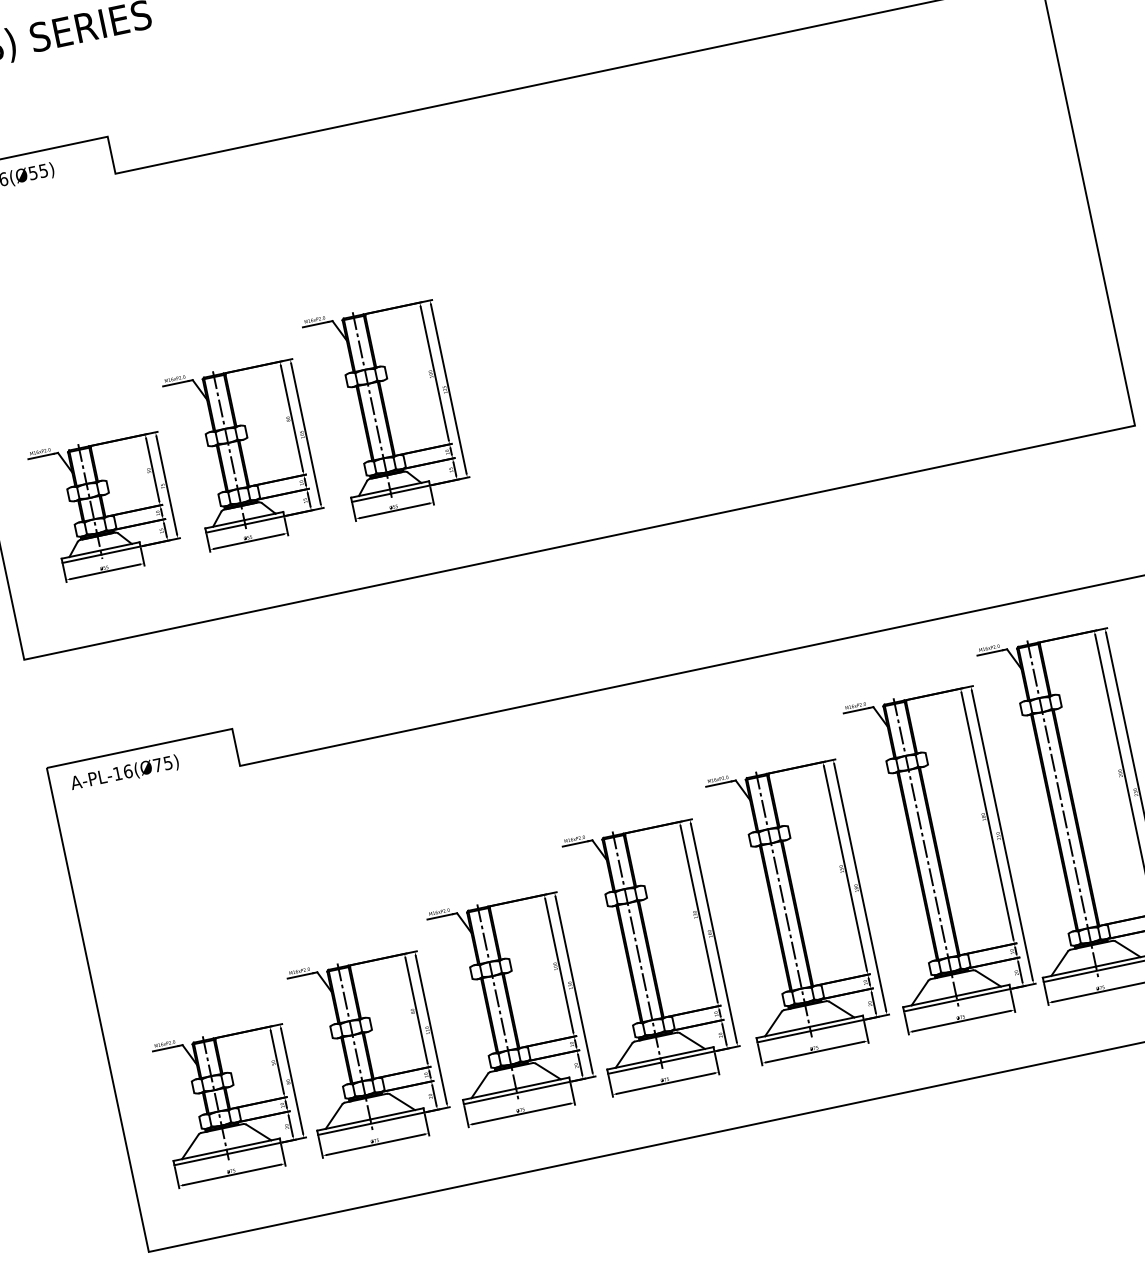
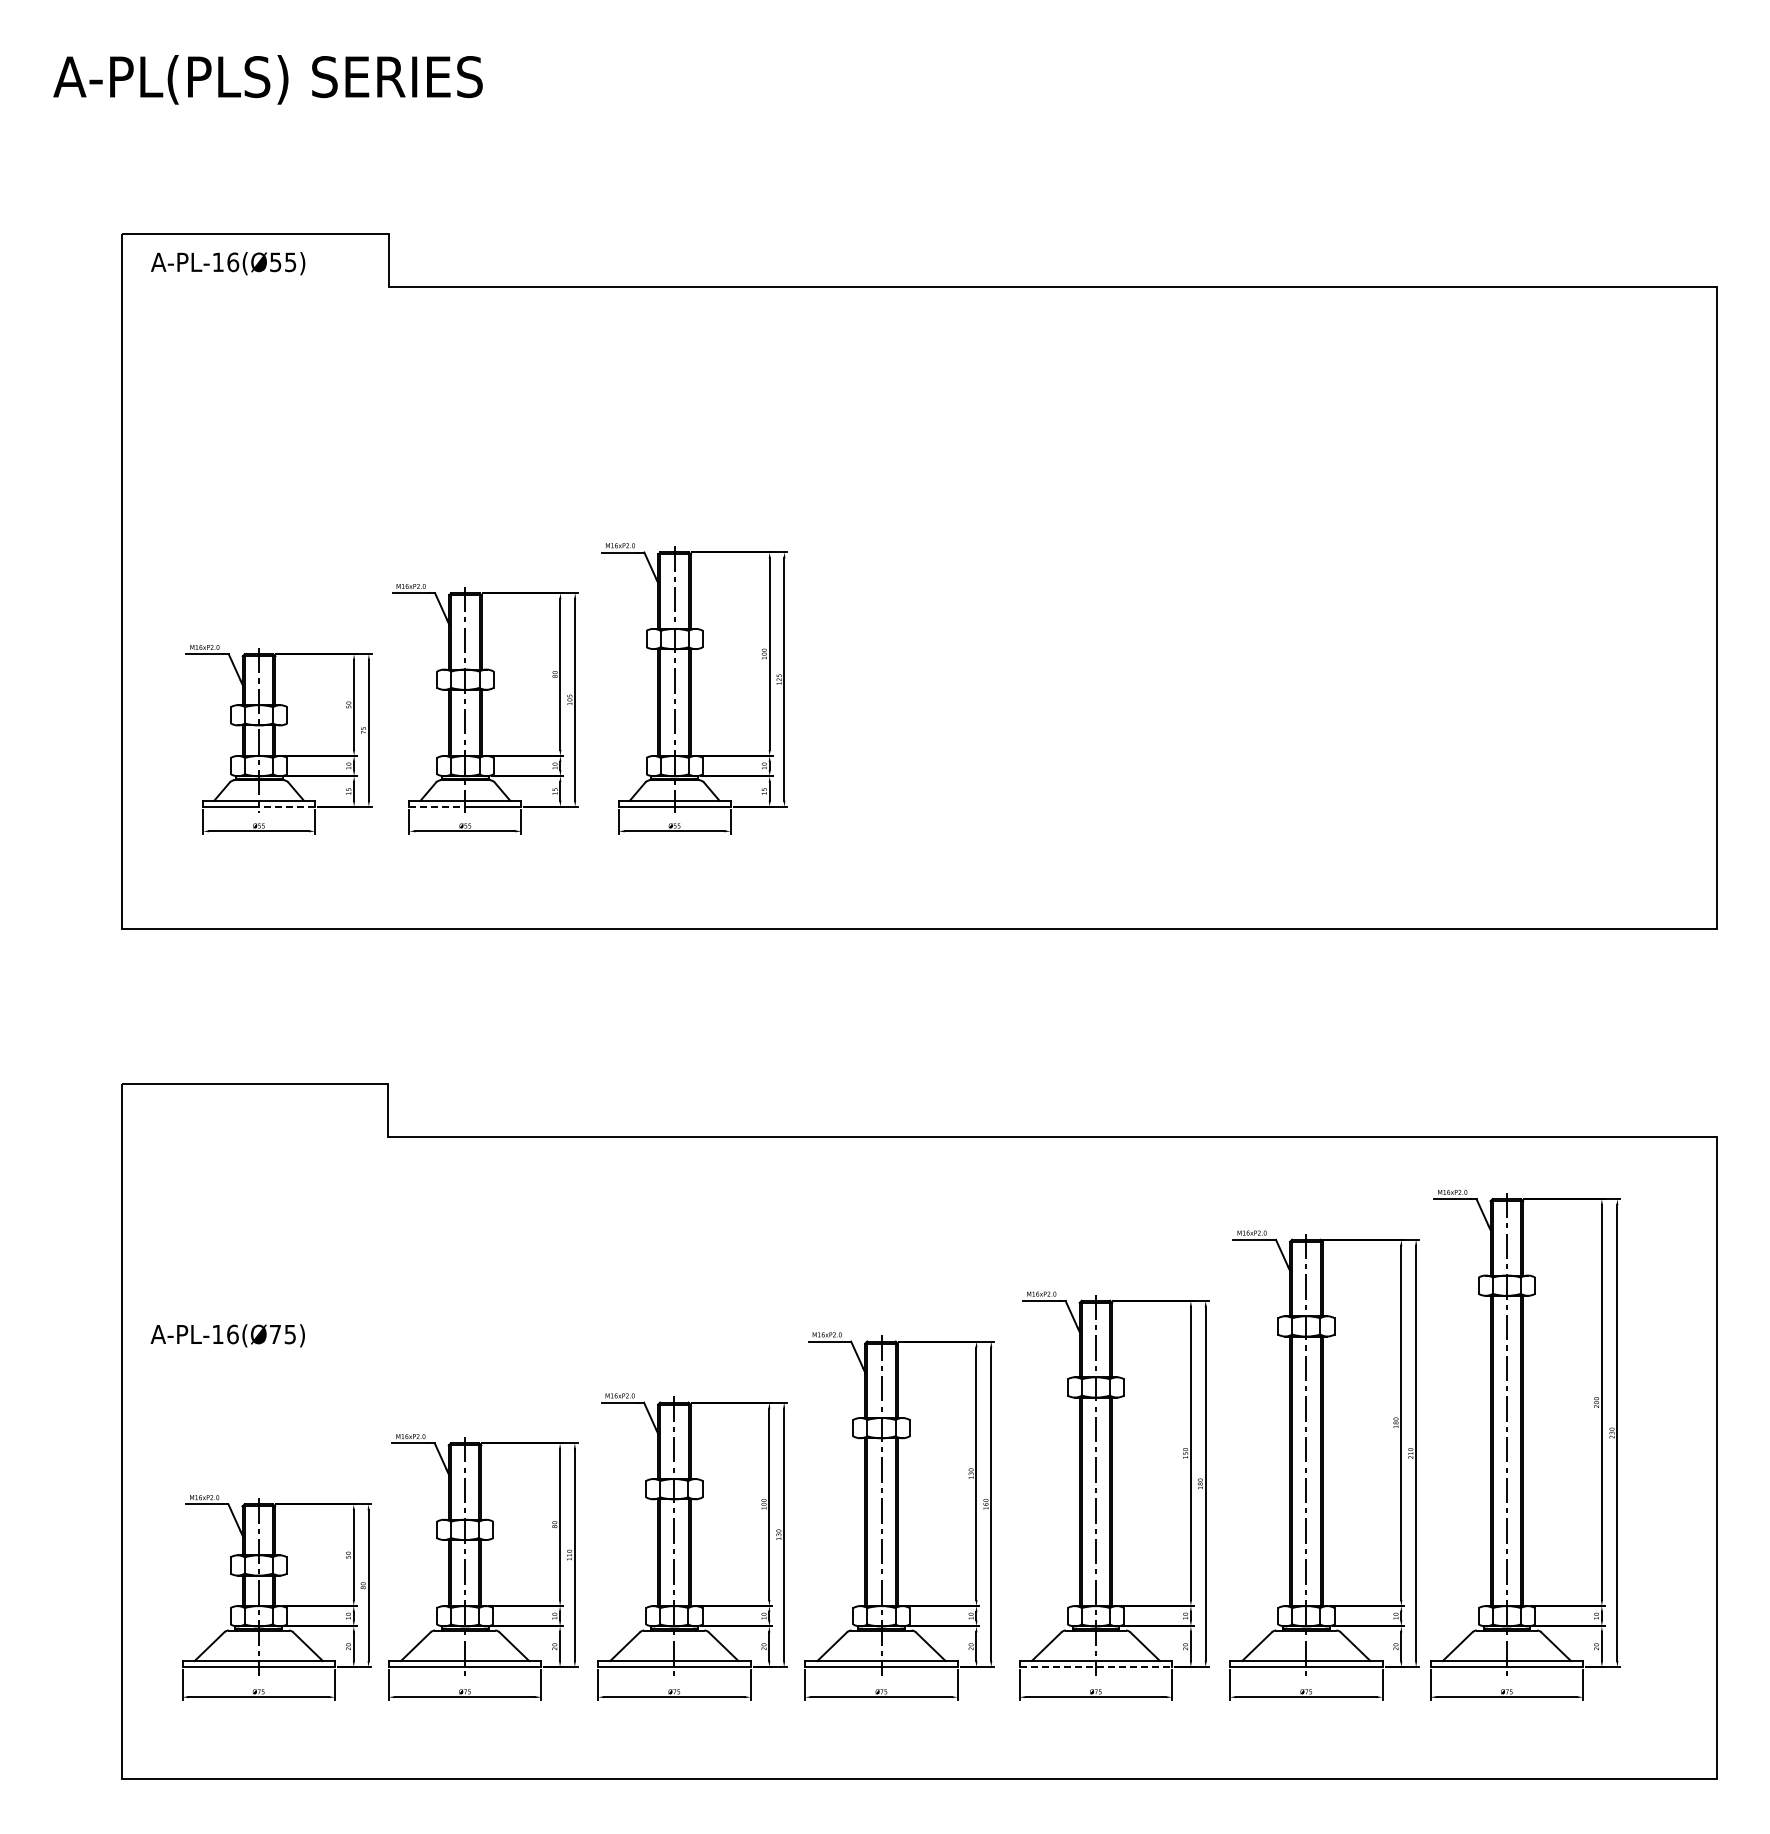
line: (225, 528) -> (437, 806), solid -> dashed
line: (121, 550) -> (287, 806), solid -> dashed
text: (124, 772) -> (227, 1335), moved
line: (811, 1031) -> (1096, 1667), solid -> dashed

